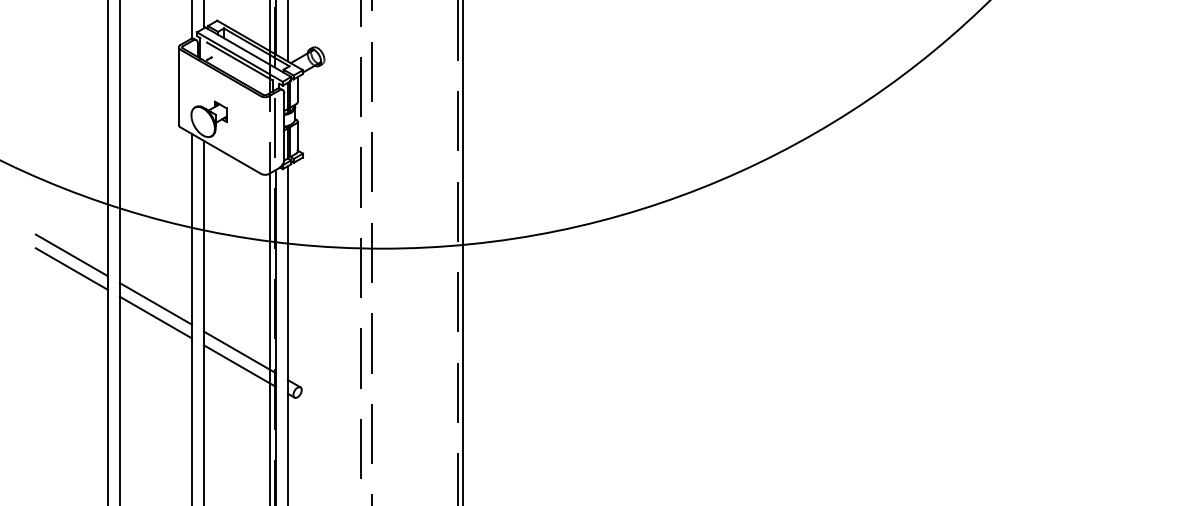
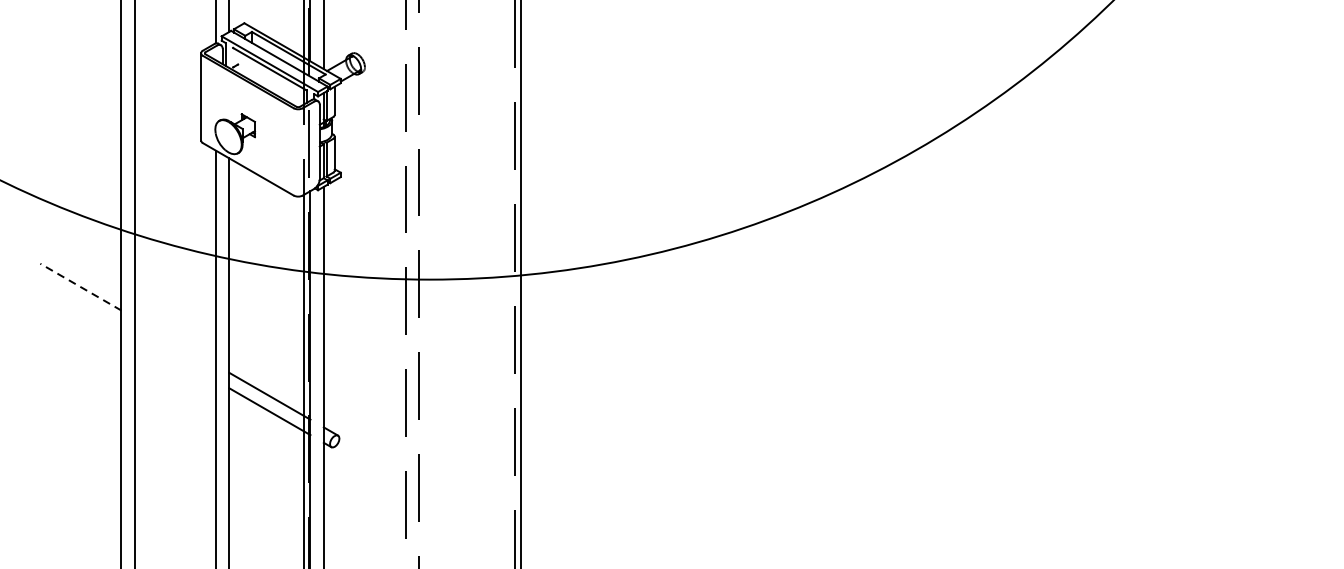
line: (71, 255) -> (80, 287), solid -> dashed
line: (71, 268) -> (80, 301), removed
line: (155, 303) -> (174, 341), removed
line: (155, 317) -> (174, 357), removed

